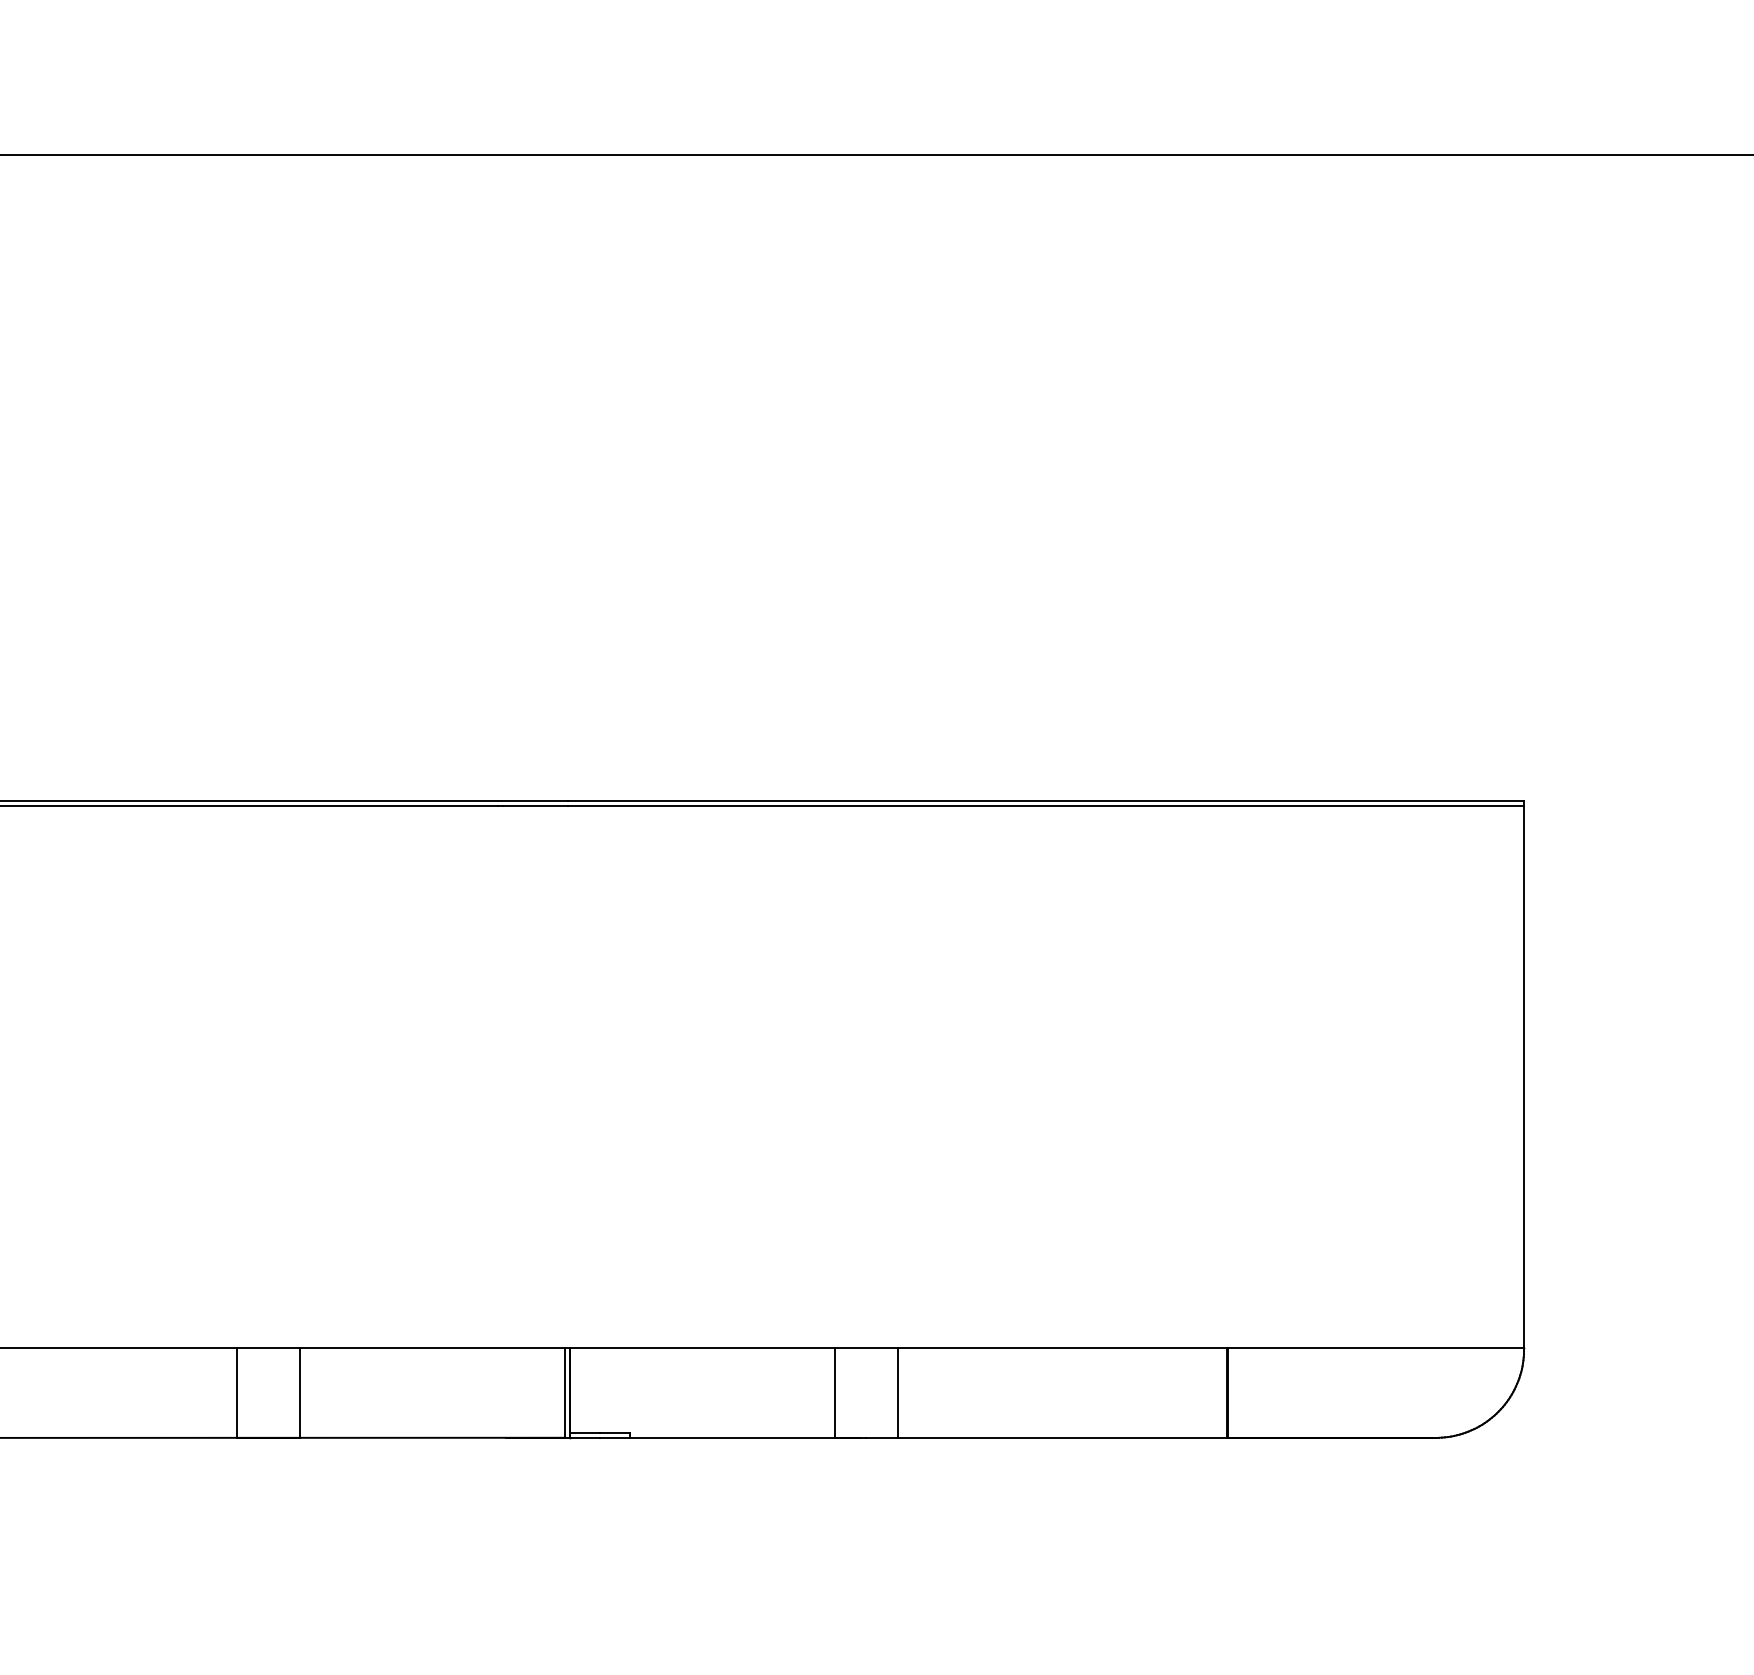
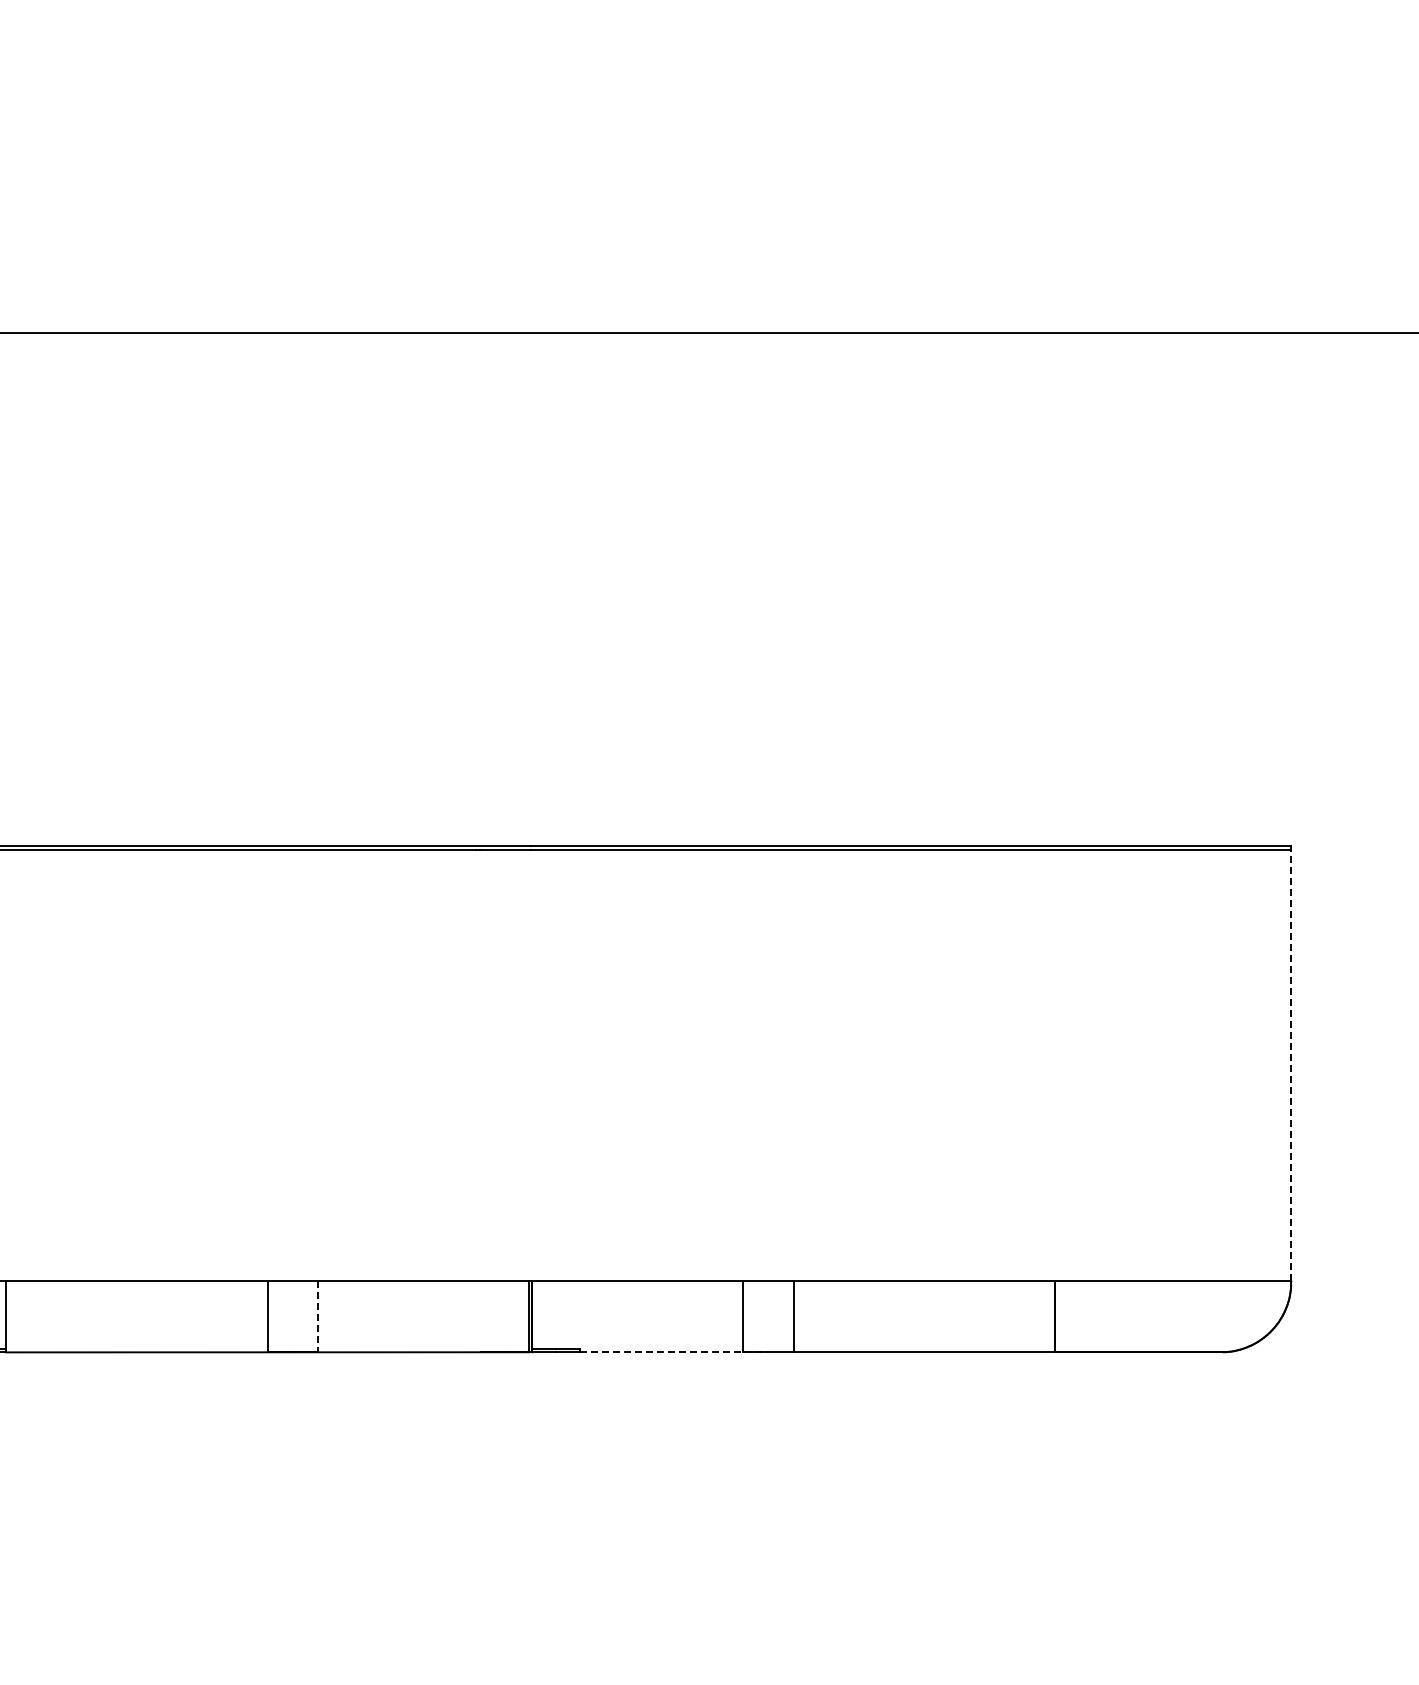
line: (1524, 1077) -> (1291, 1065), solid -> dashed
line: (300, 1392) -> (318, 1316), solid -> dashed
line: (744, 1438) -> (671, 1352), solid -> dashed

